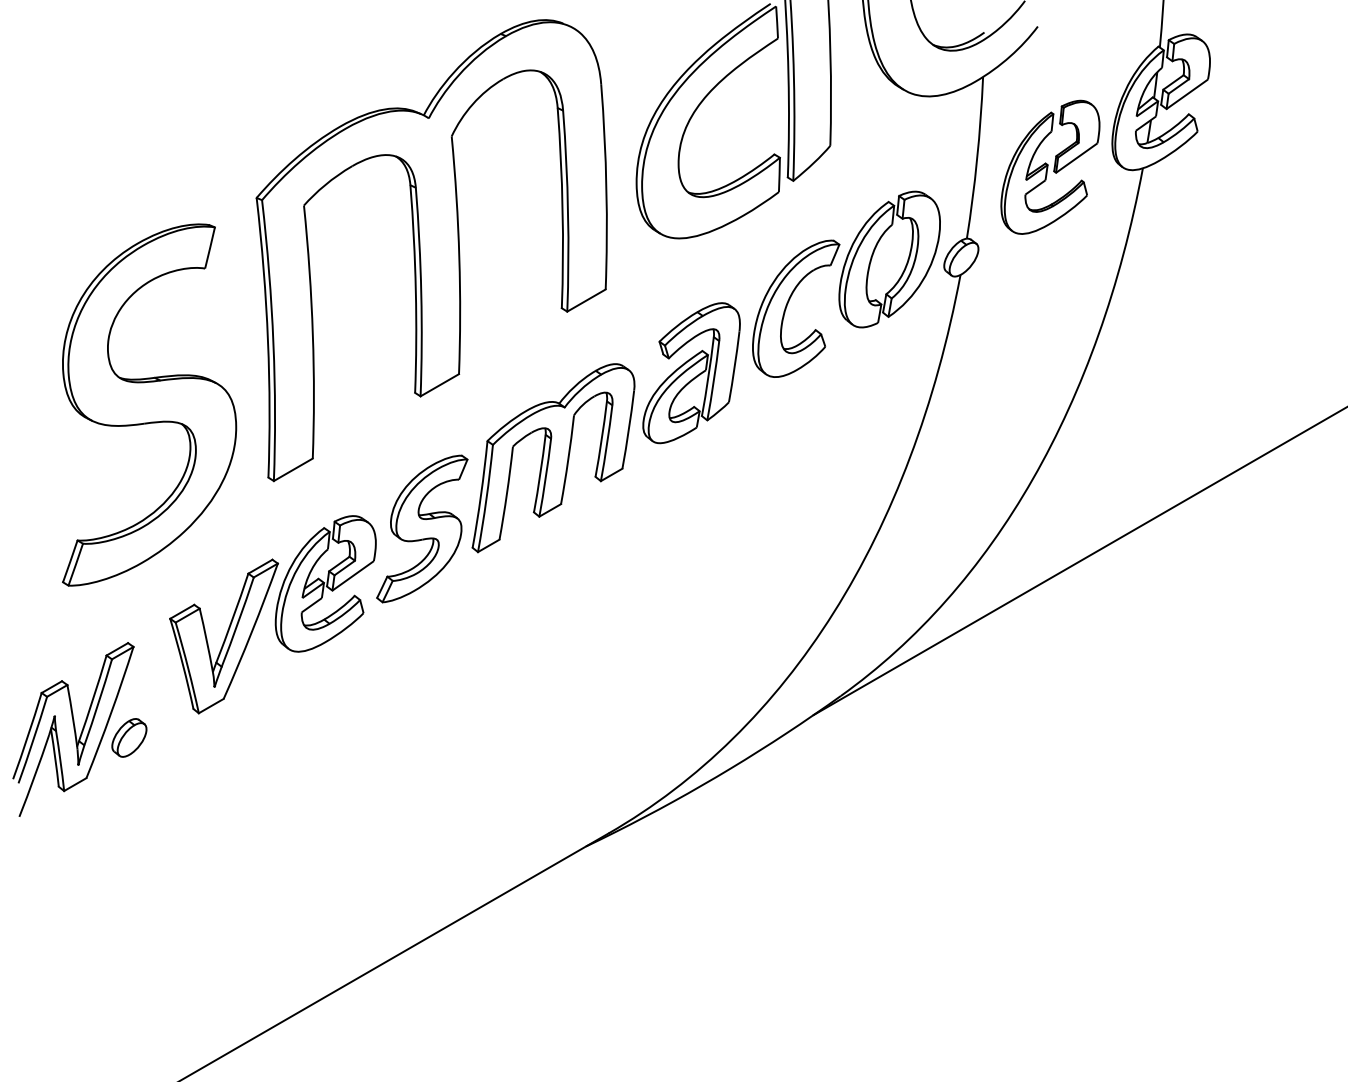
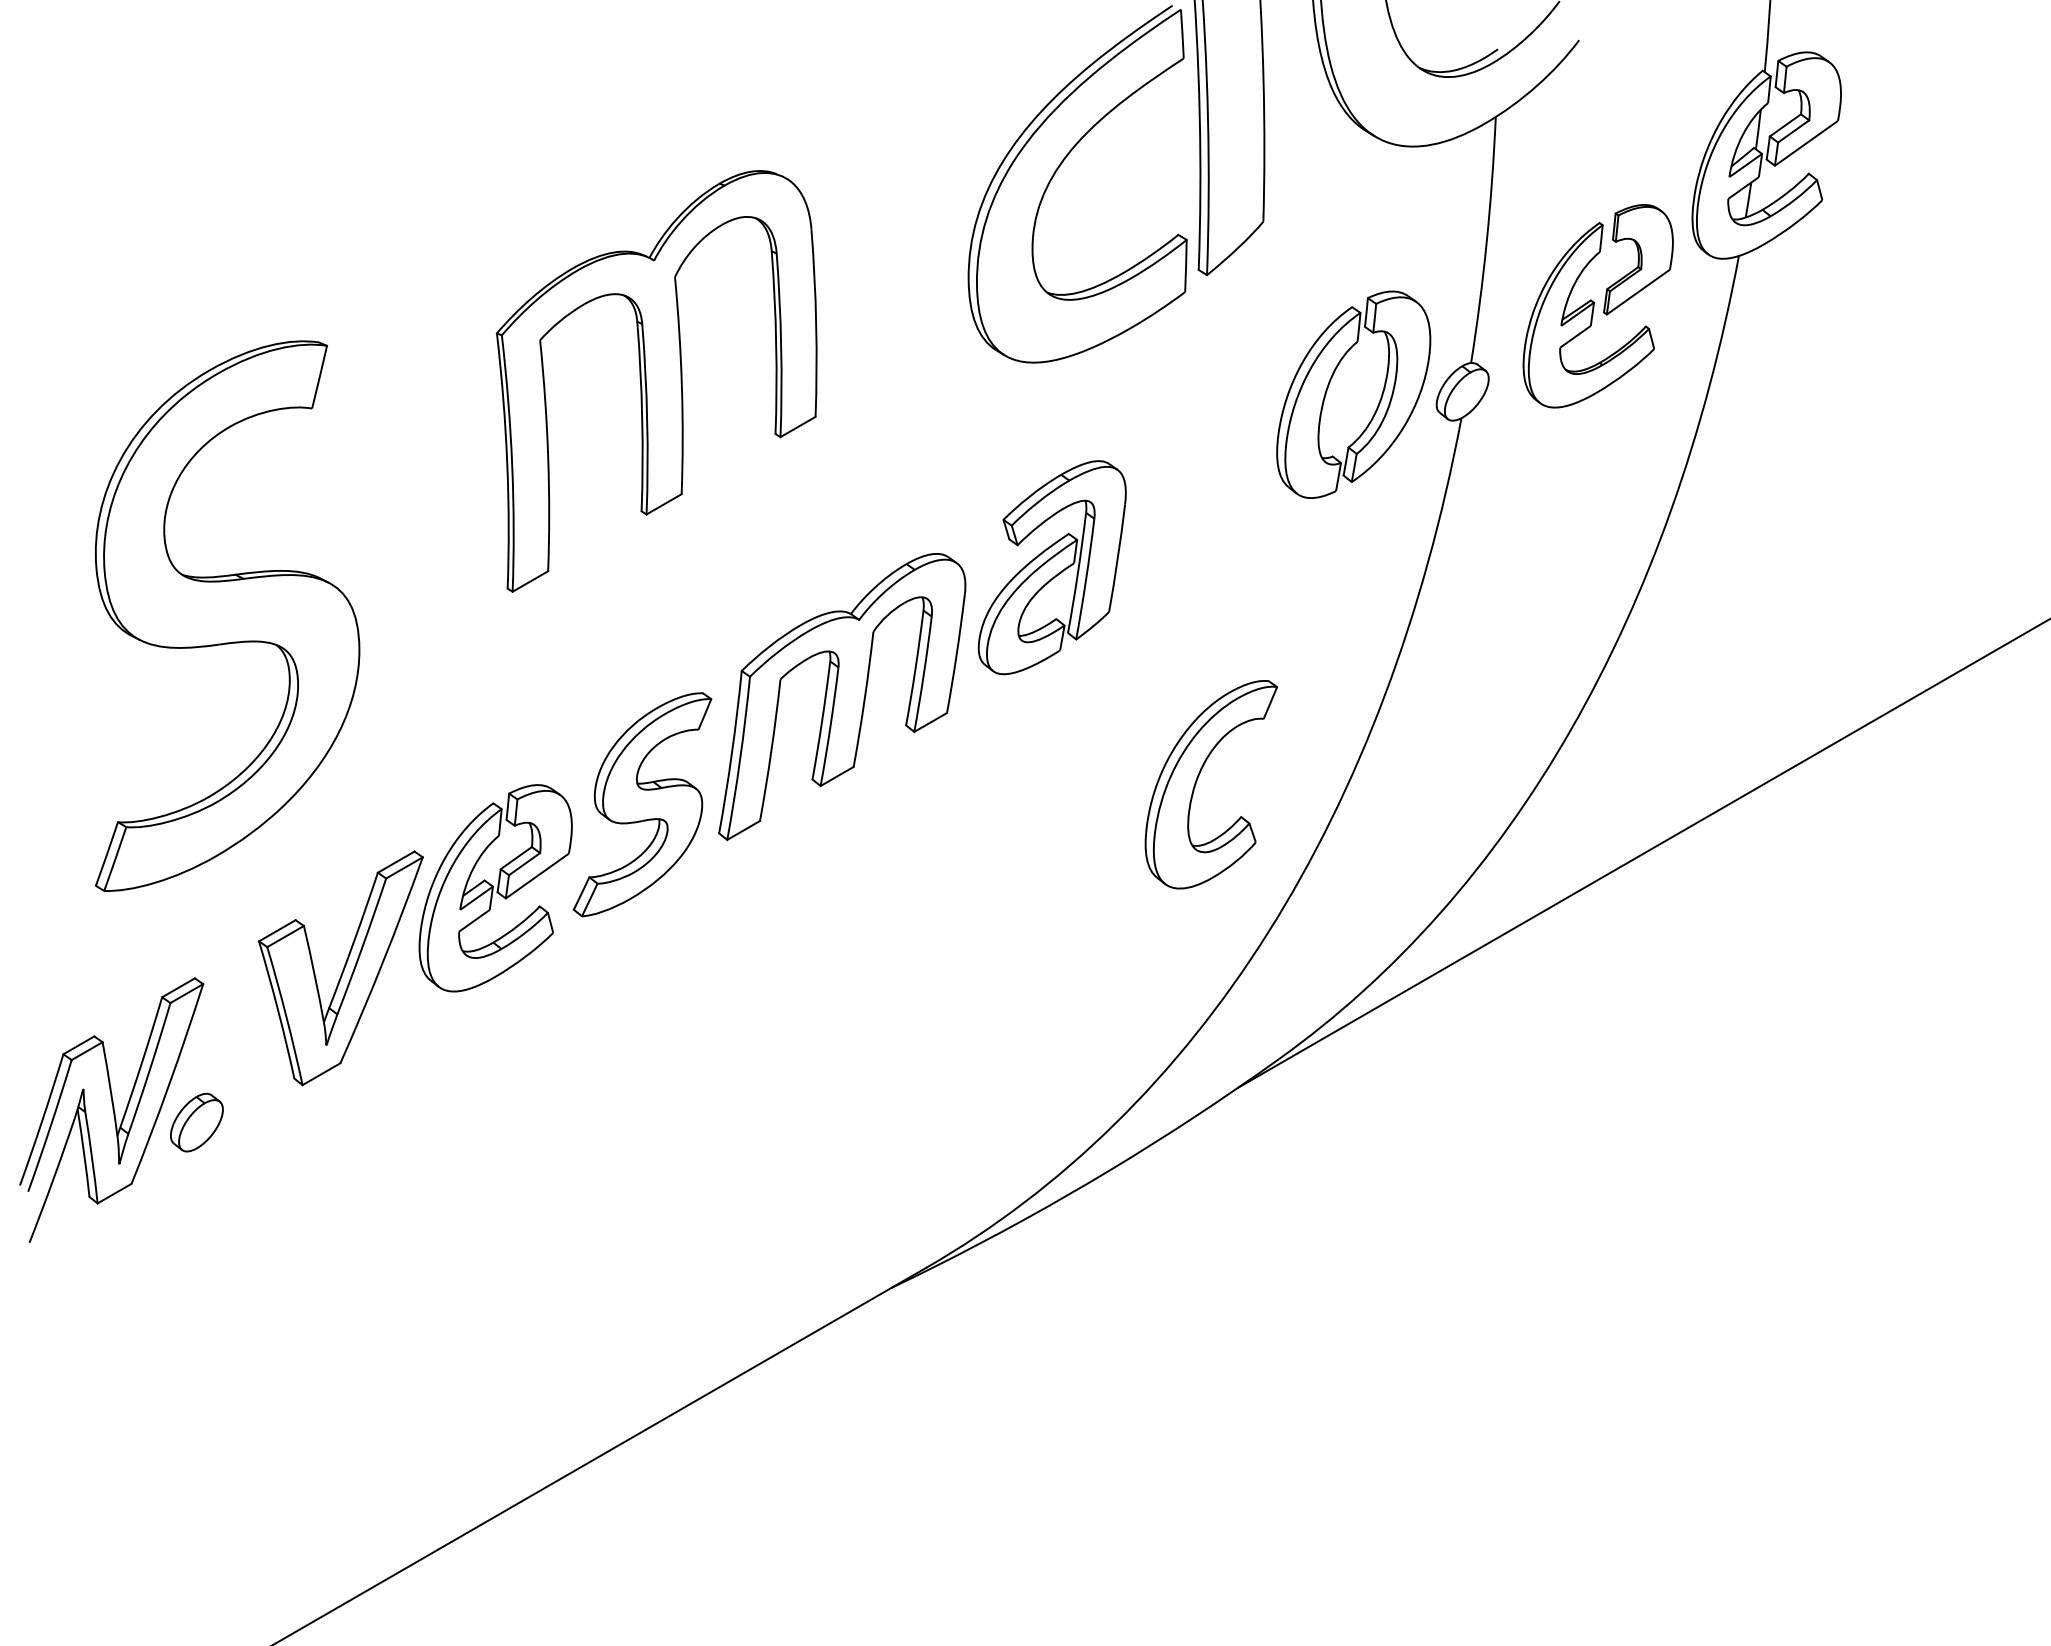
part: (1050, 166) -> (1598, 304), moved
part: (431, 250) -> (656, 381), size x0.6
part: (787, 306) -> (1198, 781), moved

